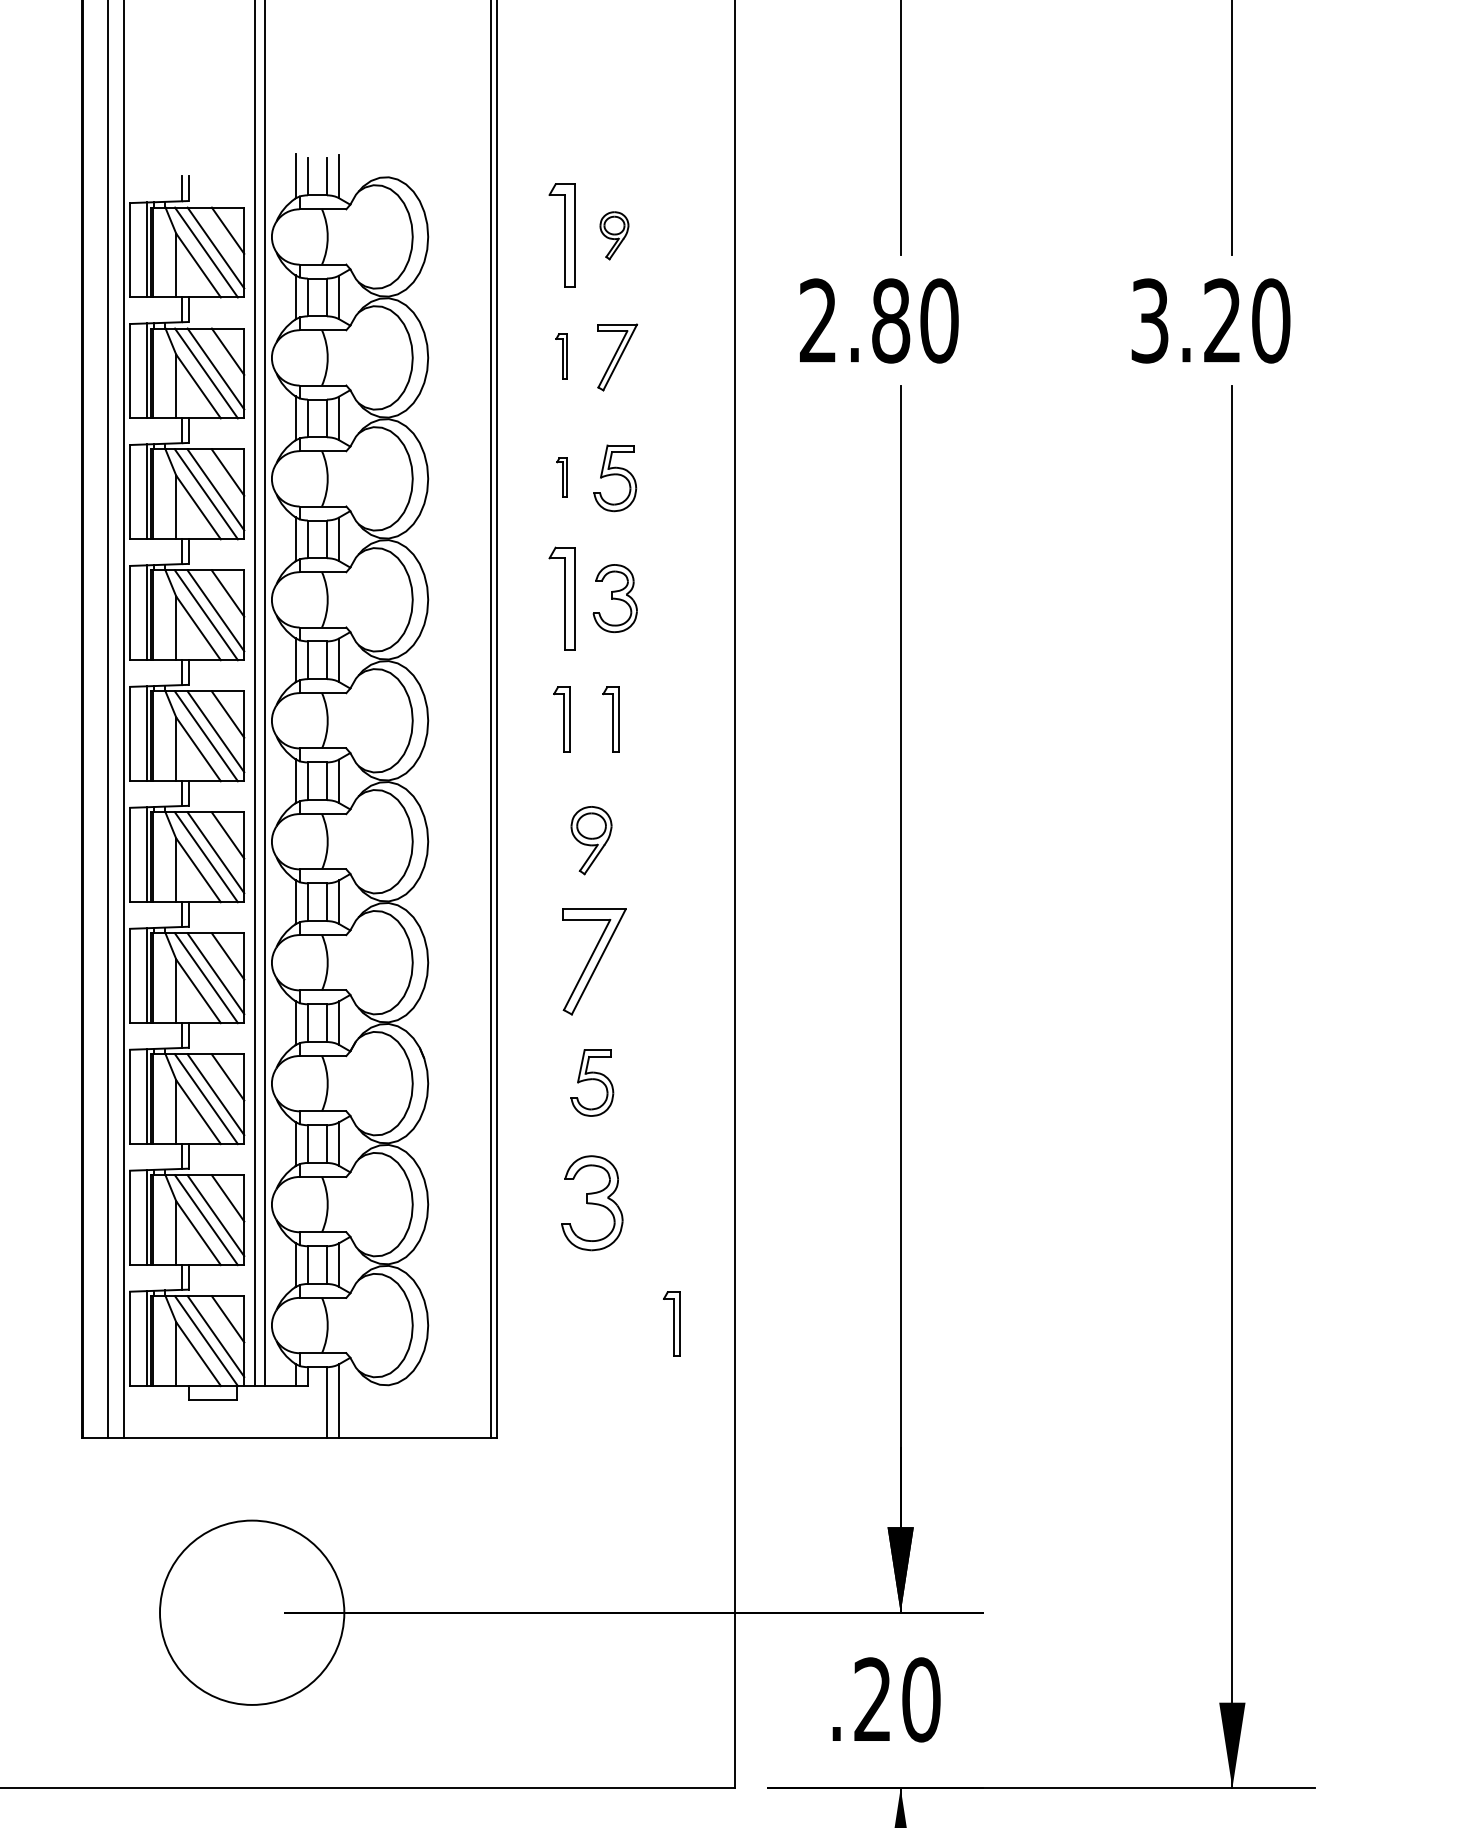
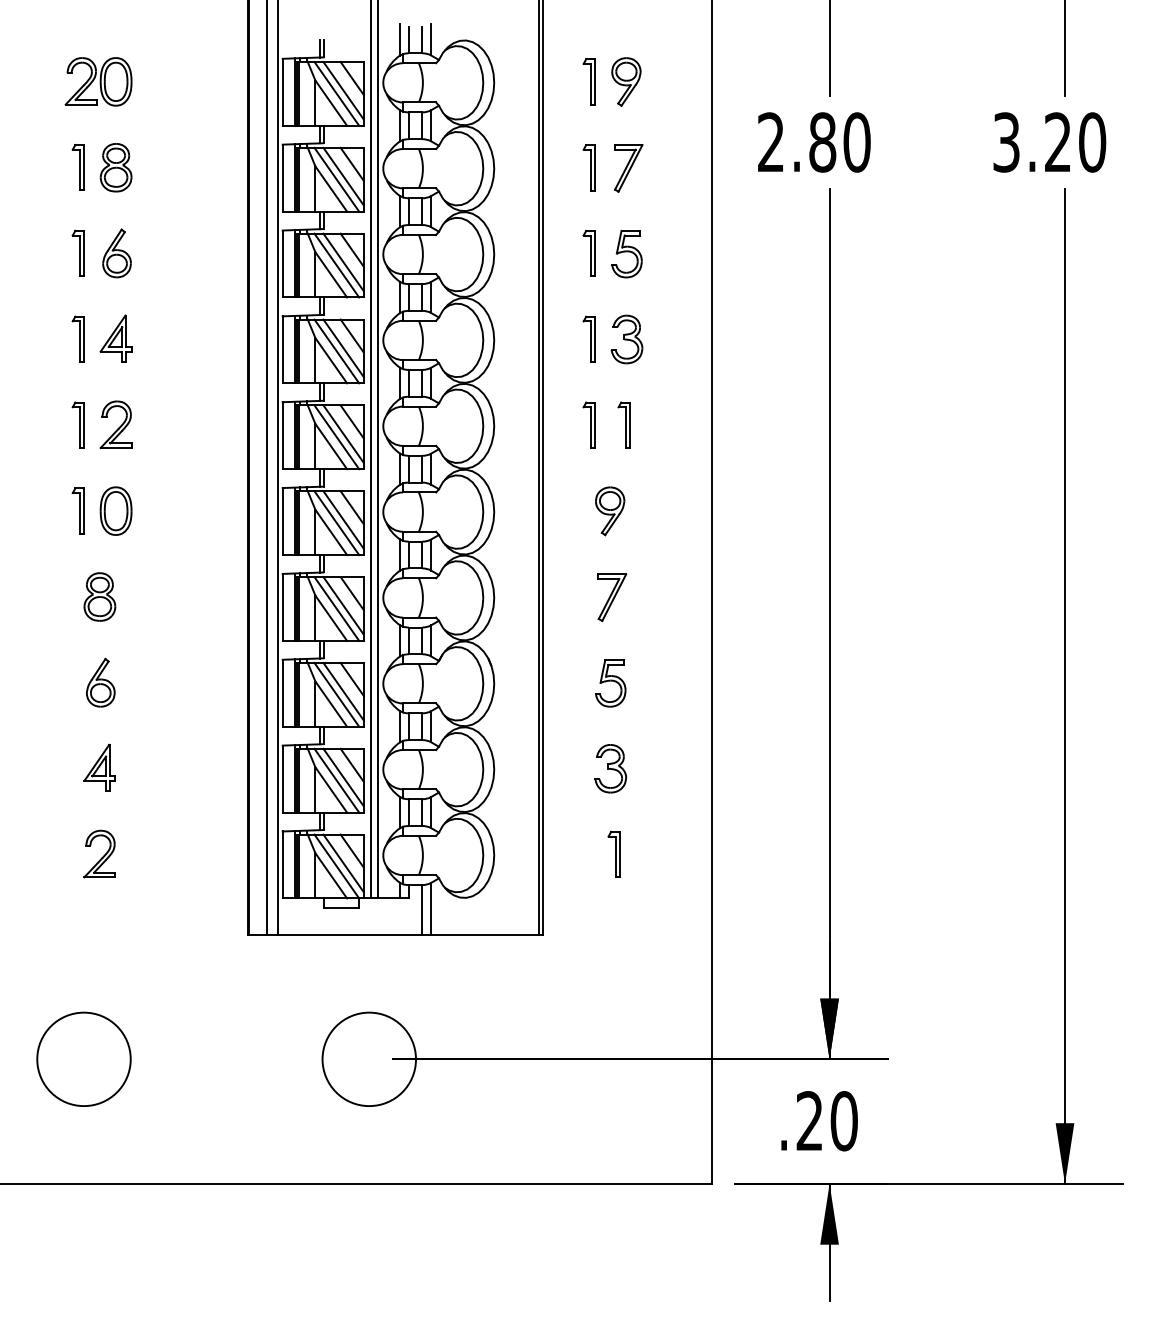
part: (561, 235) -> (588, 81), size x0.62
part: (614, 235) -> (626, 81), size x1.43
part: (561, 356) -> (588, 167), size x1.43
part: (561, 477) -> (588, 253), size x1.67
part: (561, 597) -> (588, 338), size x0.62
part: (594, 962) -> (612, 597), size x0.62
part: (592, 1202) -> (610, 768), size x0.71
part: (670, 1324) -> (613, 854), moved
circle: (252, 1612) -> (369, 1059), size x0.71

